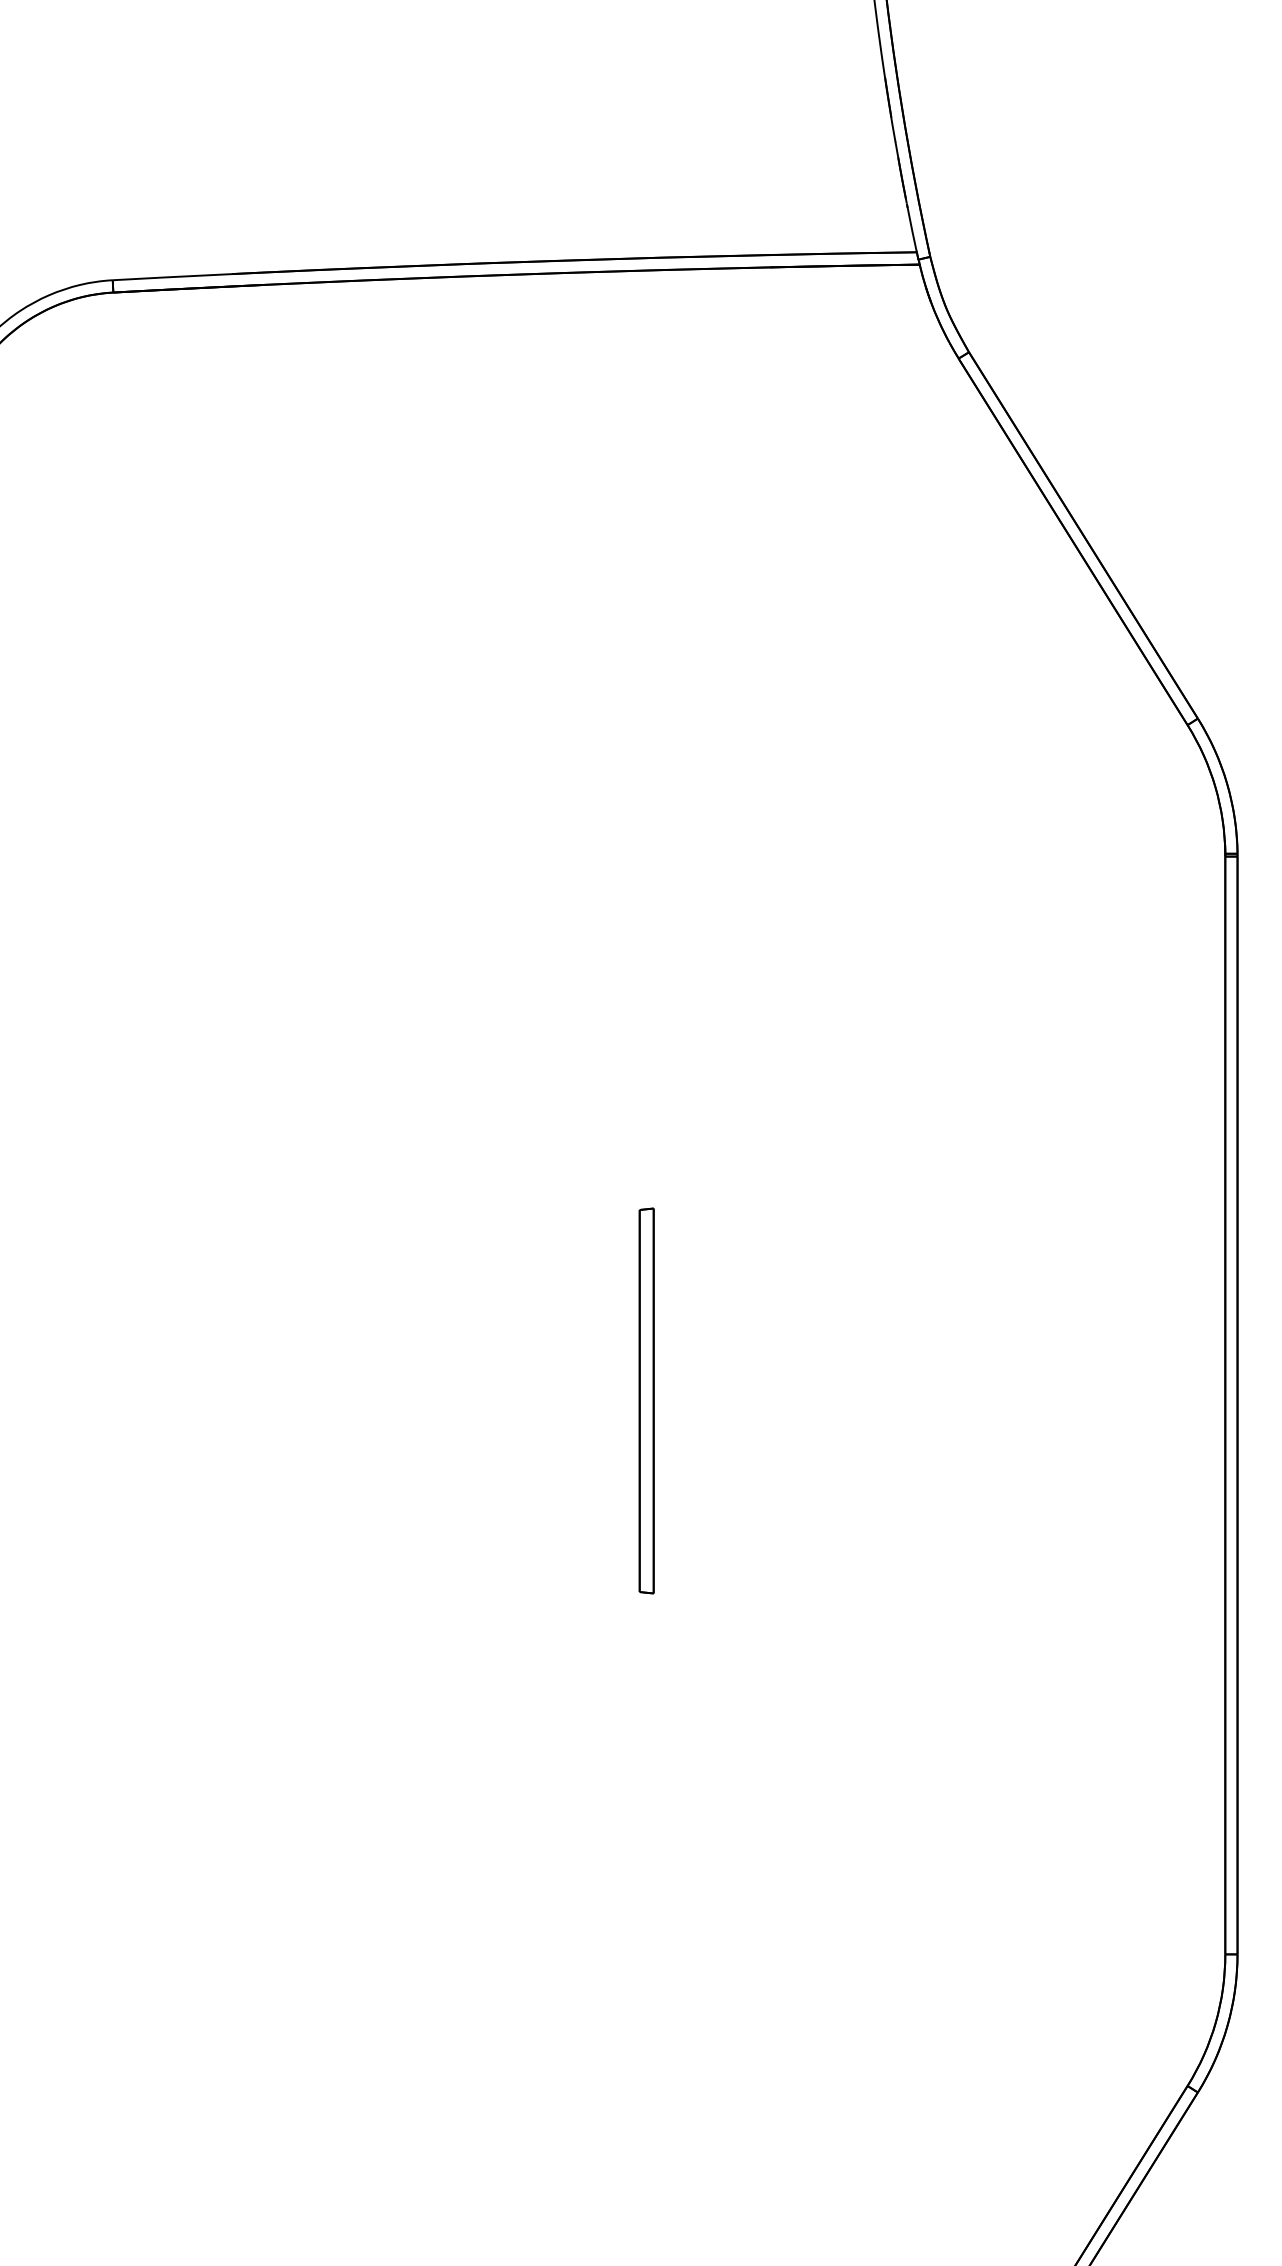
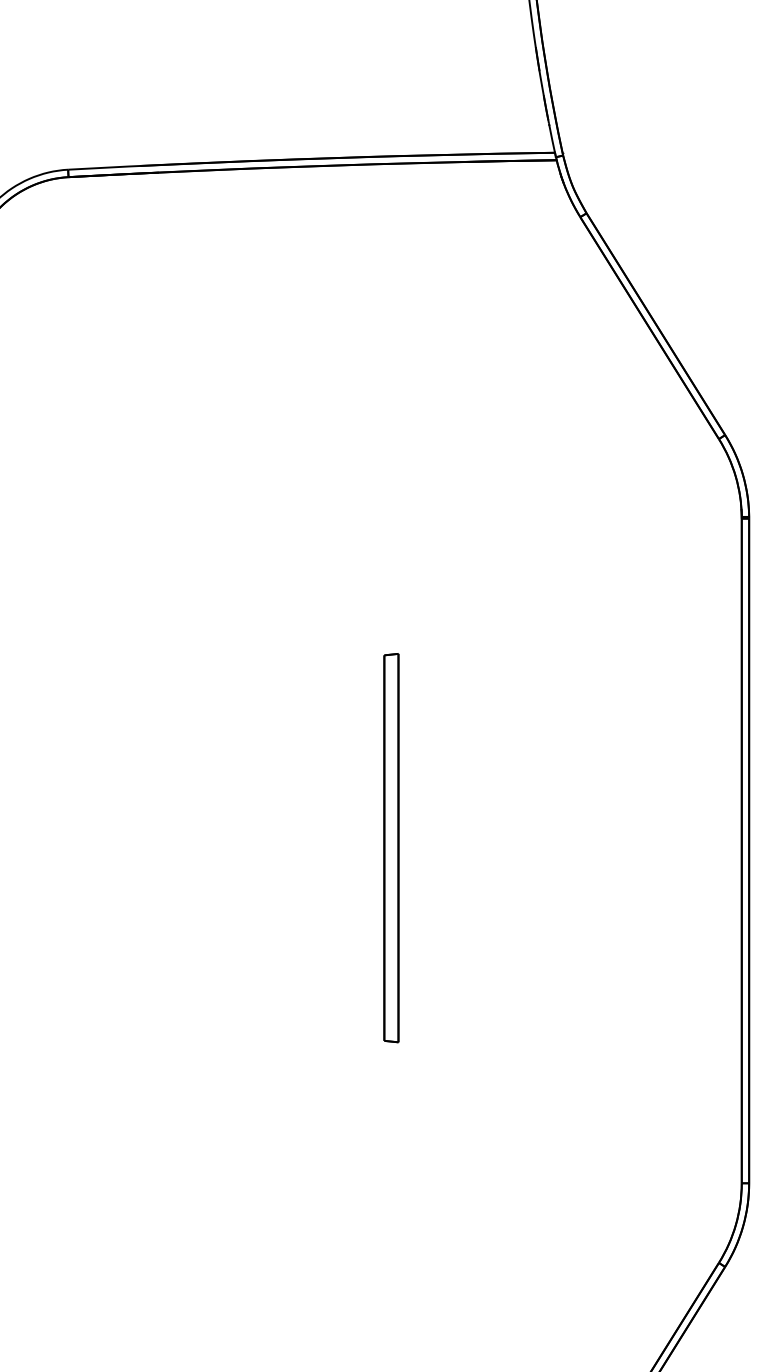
part: (646, 1401) -> (391, 848), size x1.67

